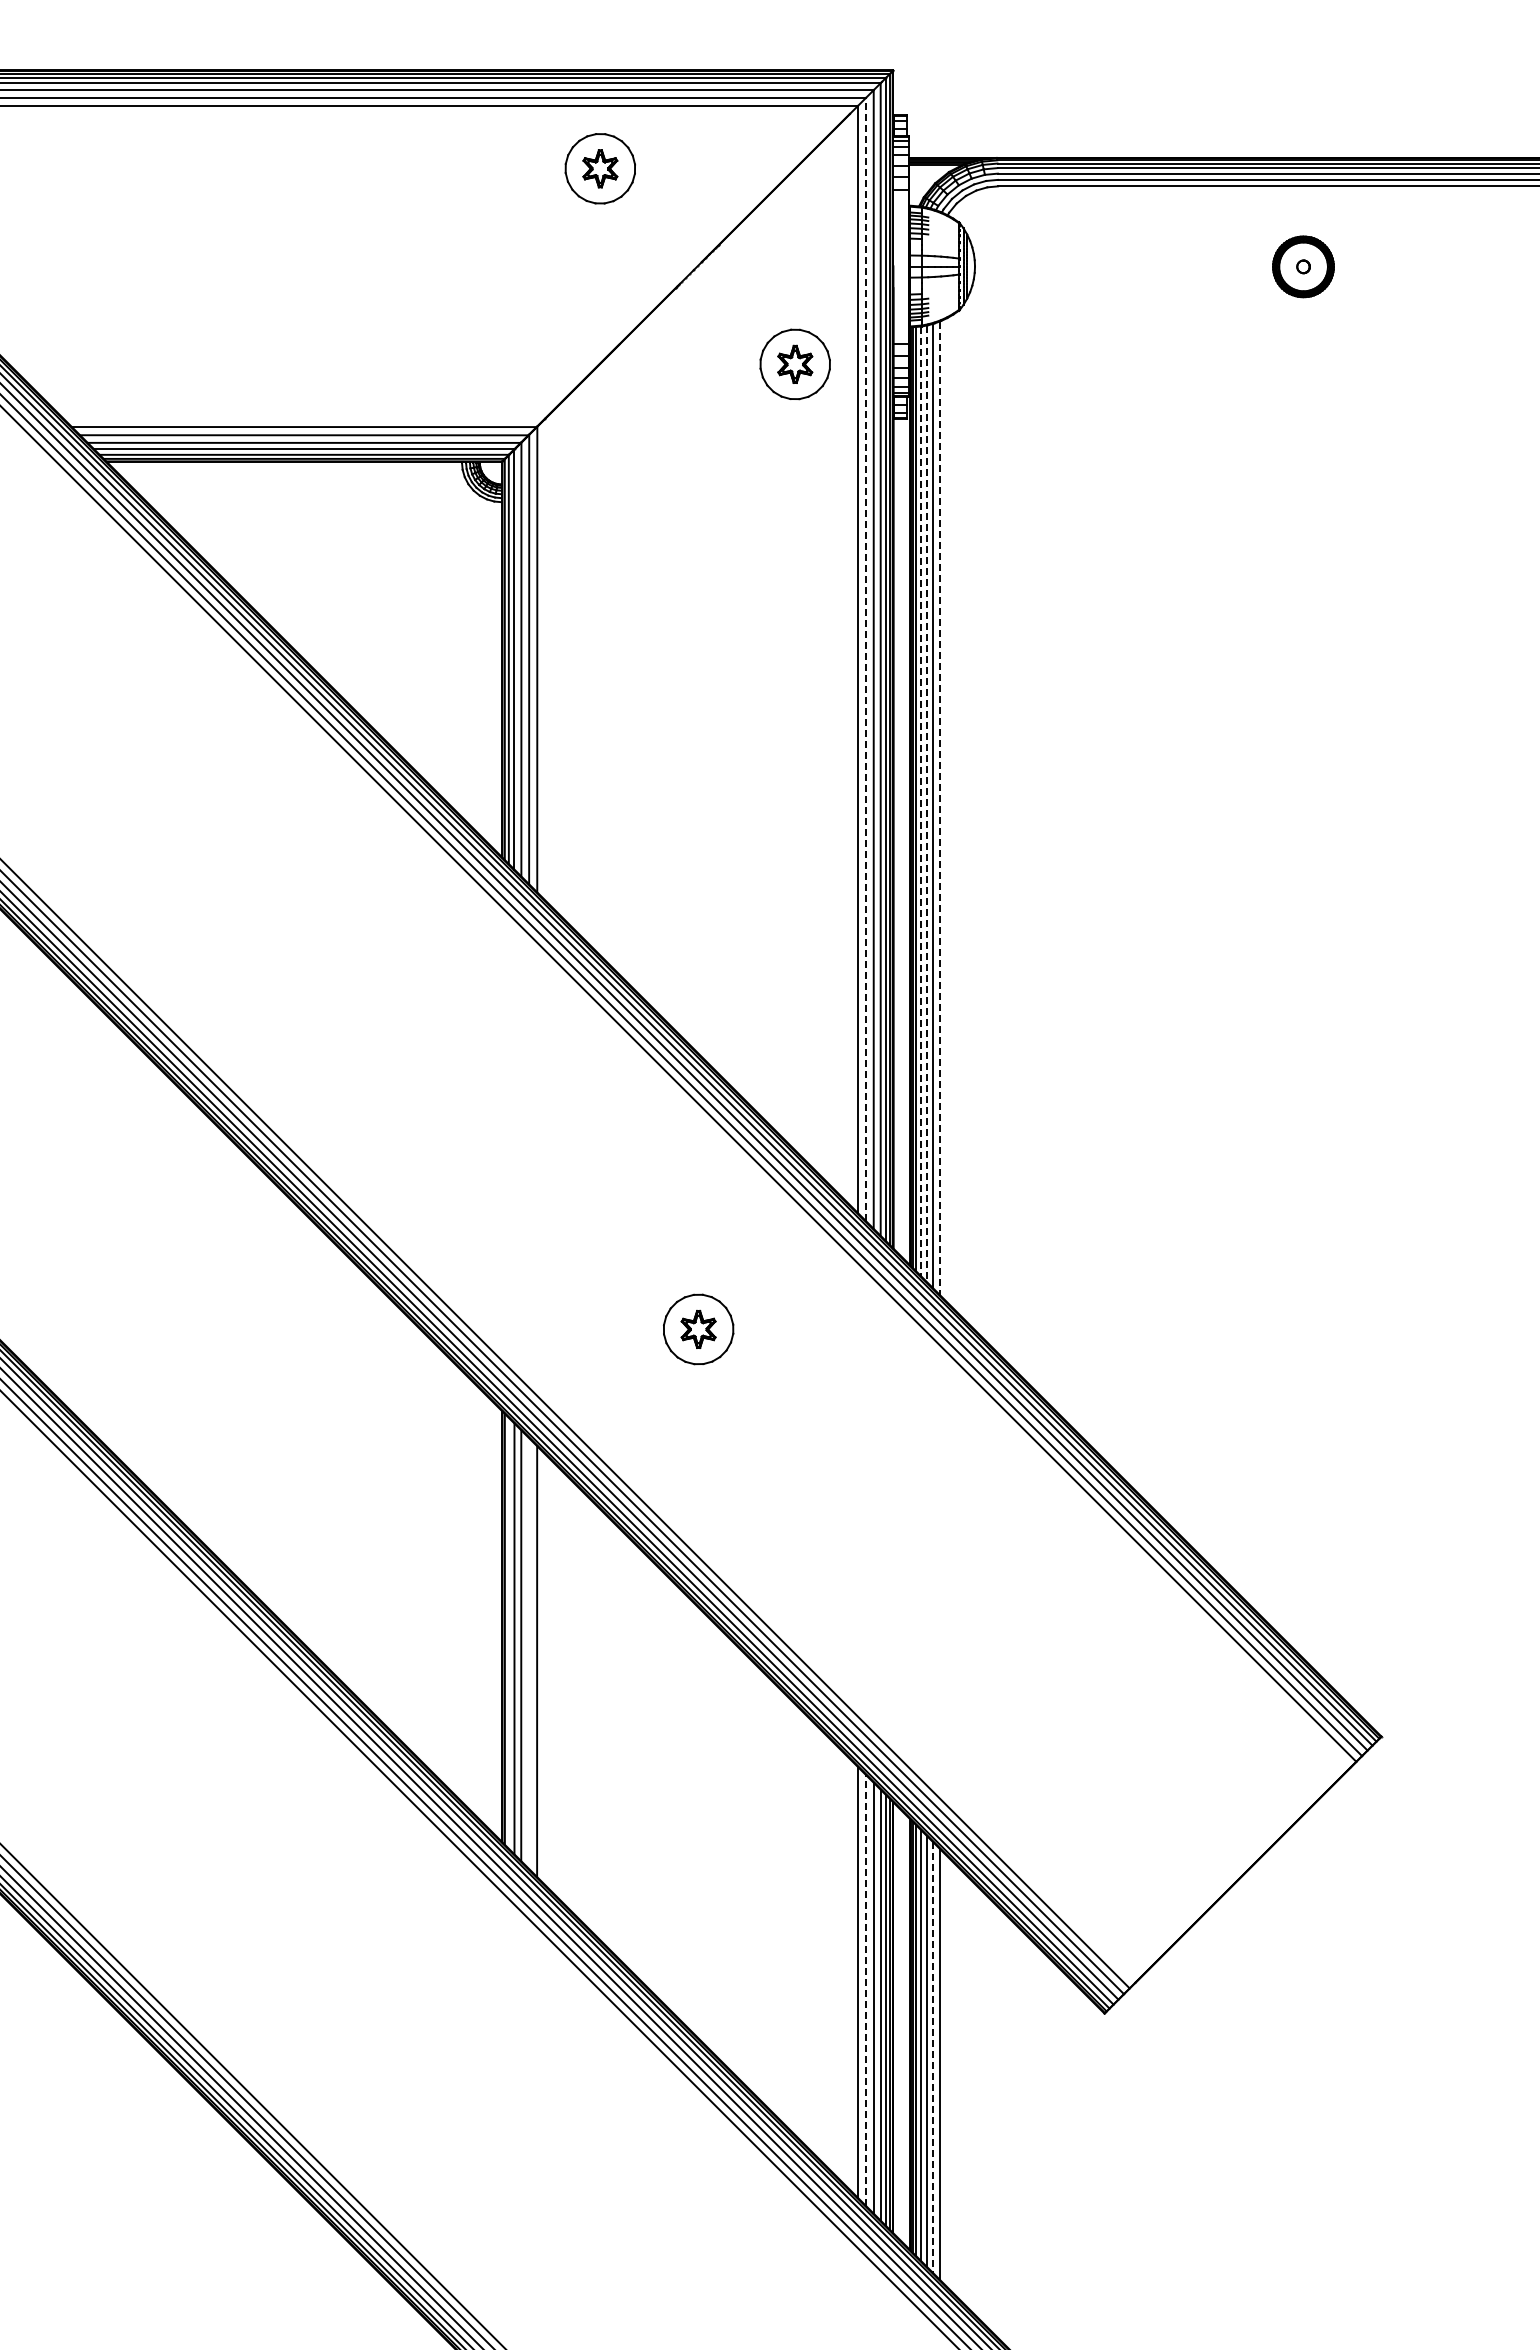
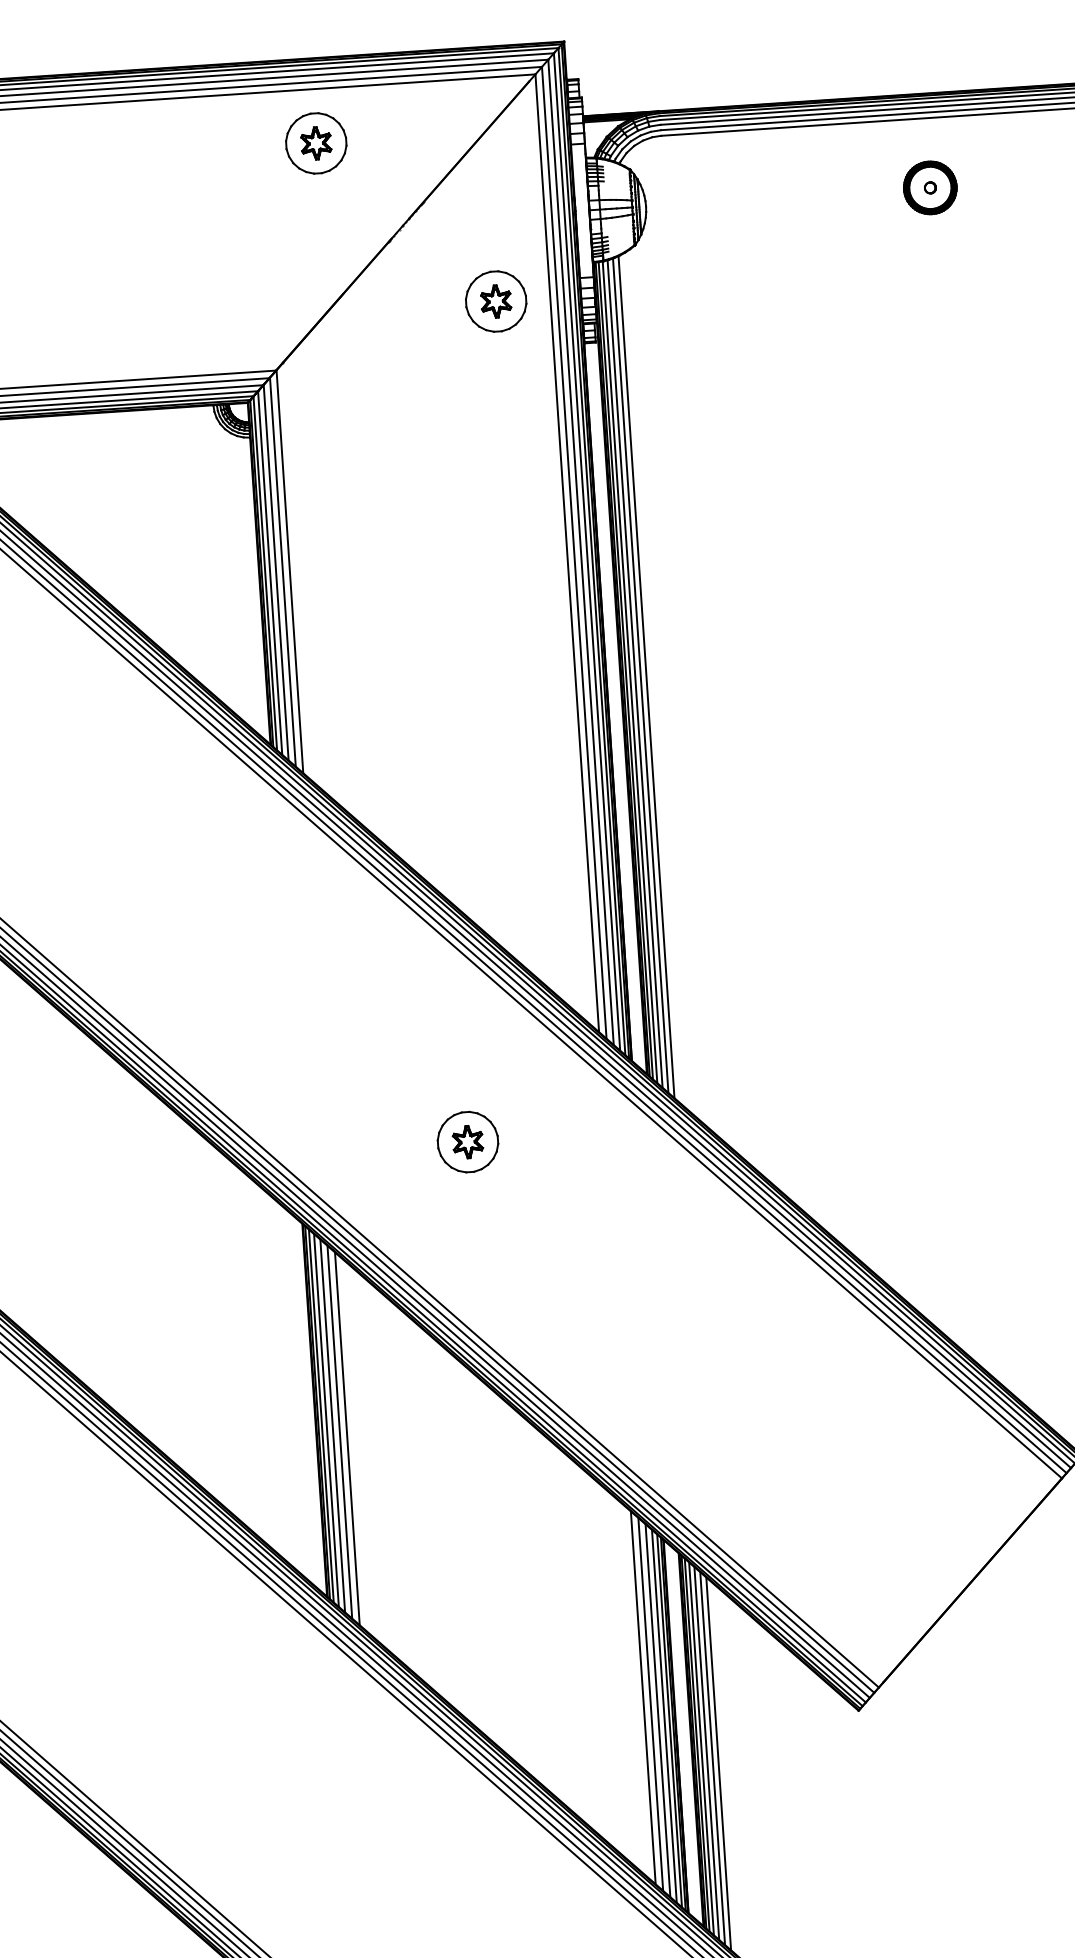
line: (865, 659) -> (573, 552), dashed -> solid
line: (920, 801) -> (629, 672), dashed -> solid
line: (926, 804) -> (635, 674), dashed -> solid
line: (939, 808) -> (646, 677), dashed -> solid
line: (508, 1632) -> (320, 1415), added
line: (528, 1653) -> (339, 1432), added
line: (865, 1989) -> (650, 1703), dashed -> solid
line: (933, 2057) -> (713, 1758), dashed -> solid

